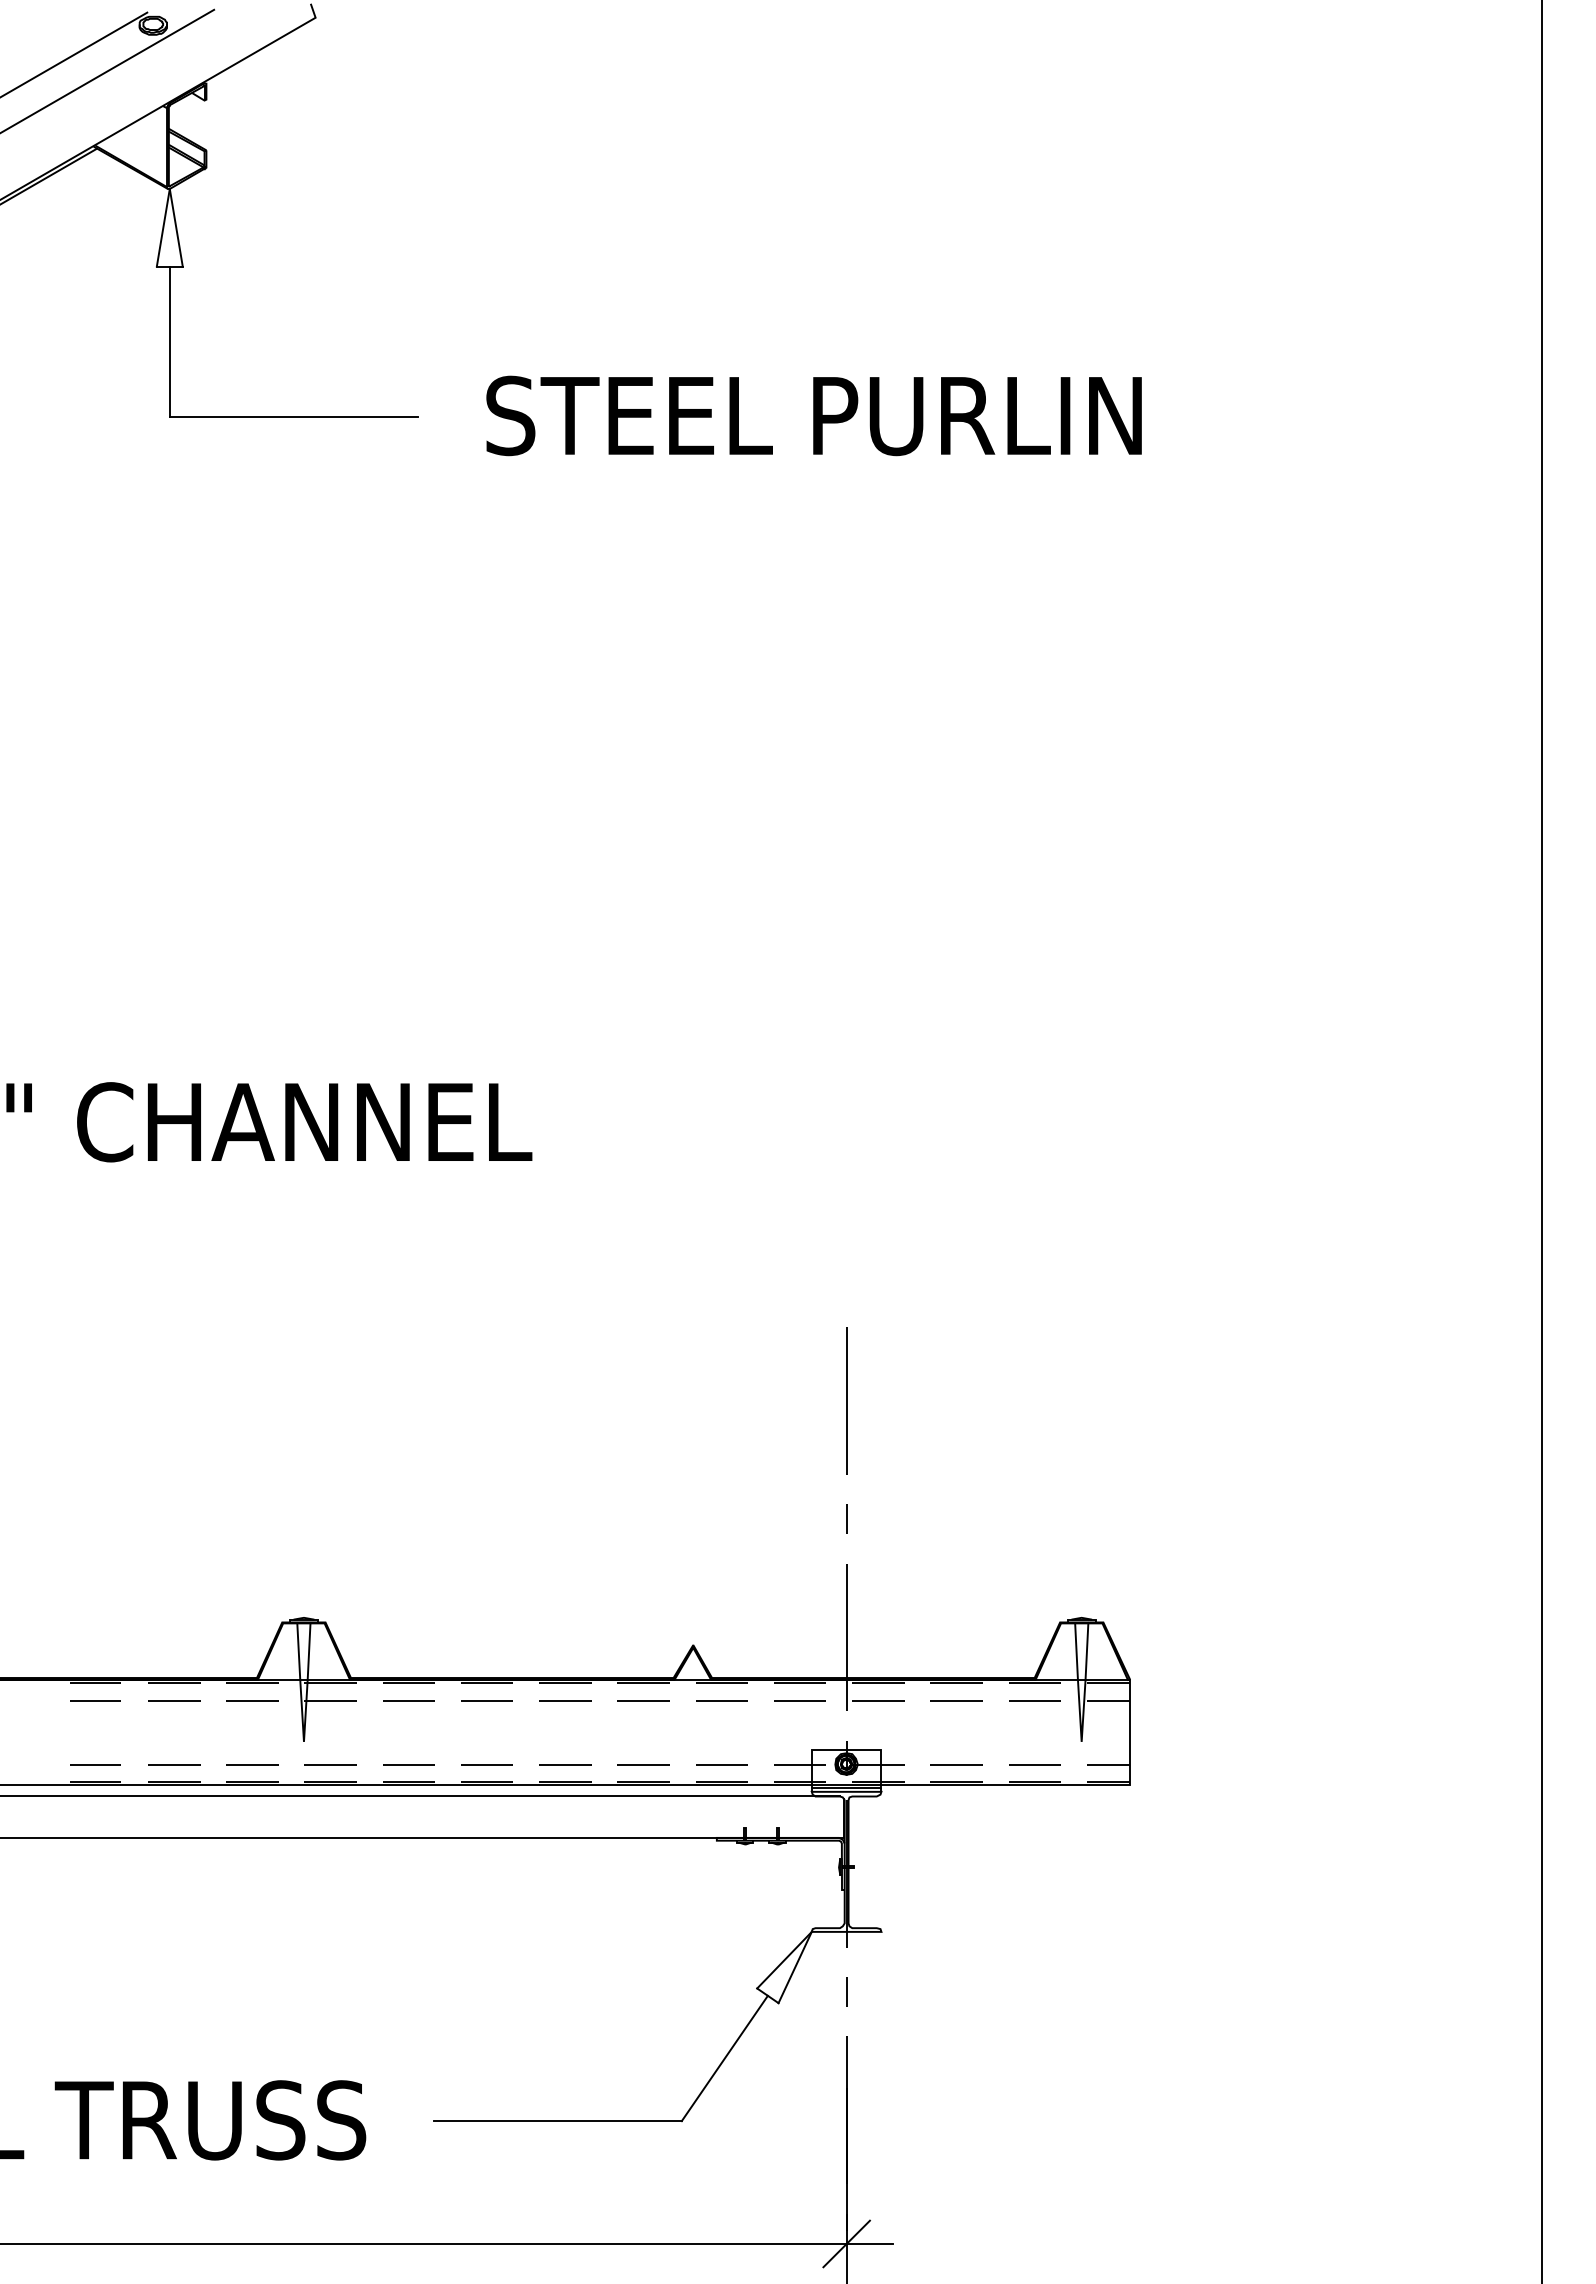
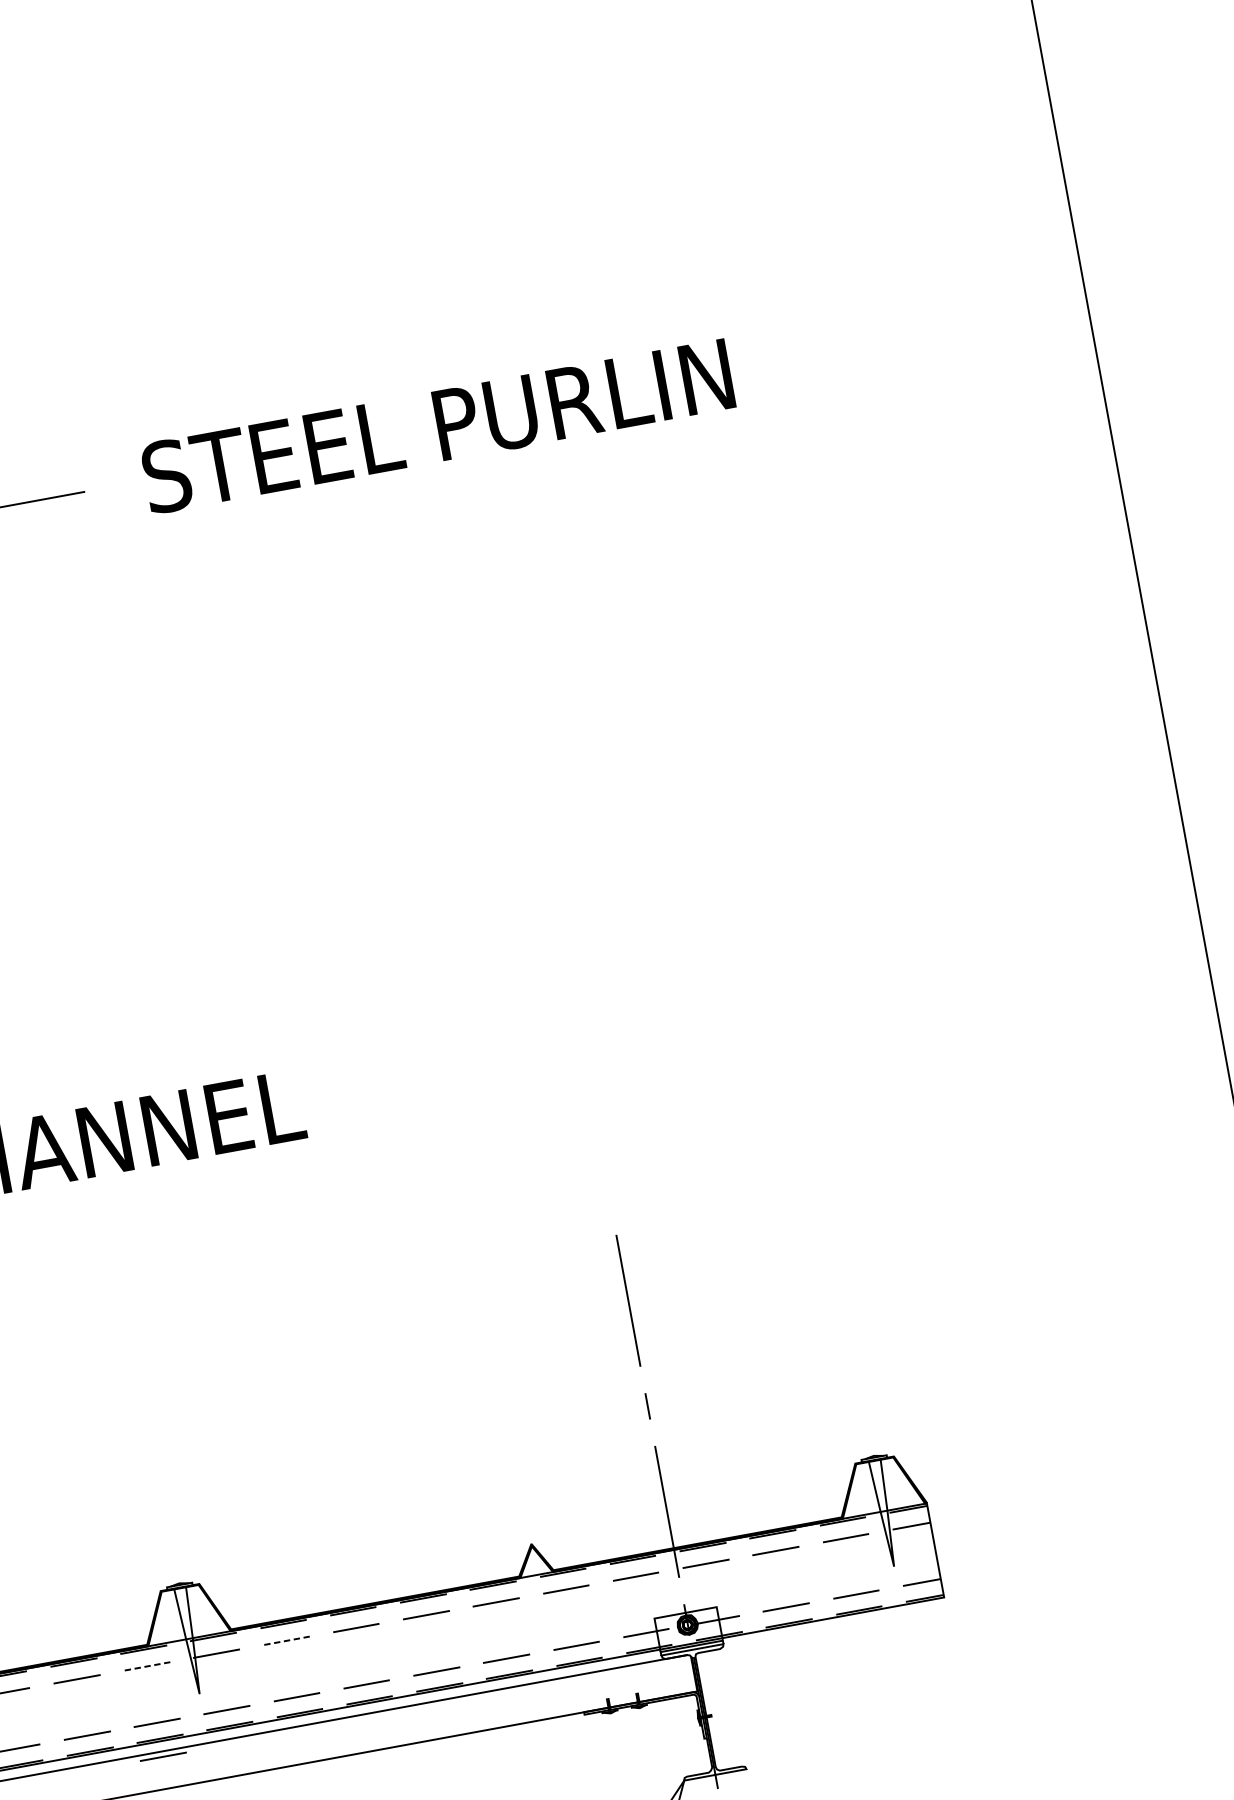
line: (251, 1701) -> (146, 1666), solid -> dashed
line: (408, 1701) -> (286, 1640), solid -> dashed
line: (252, 1802) -> (163, 1756), added

